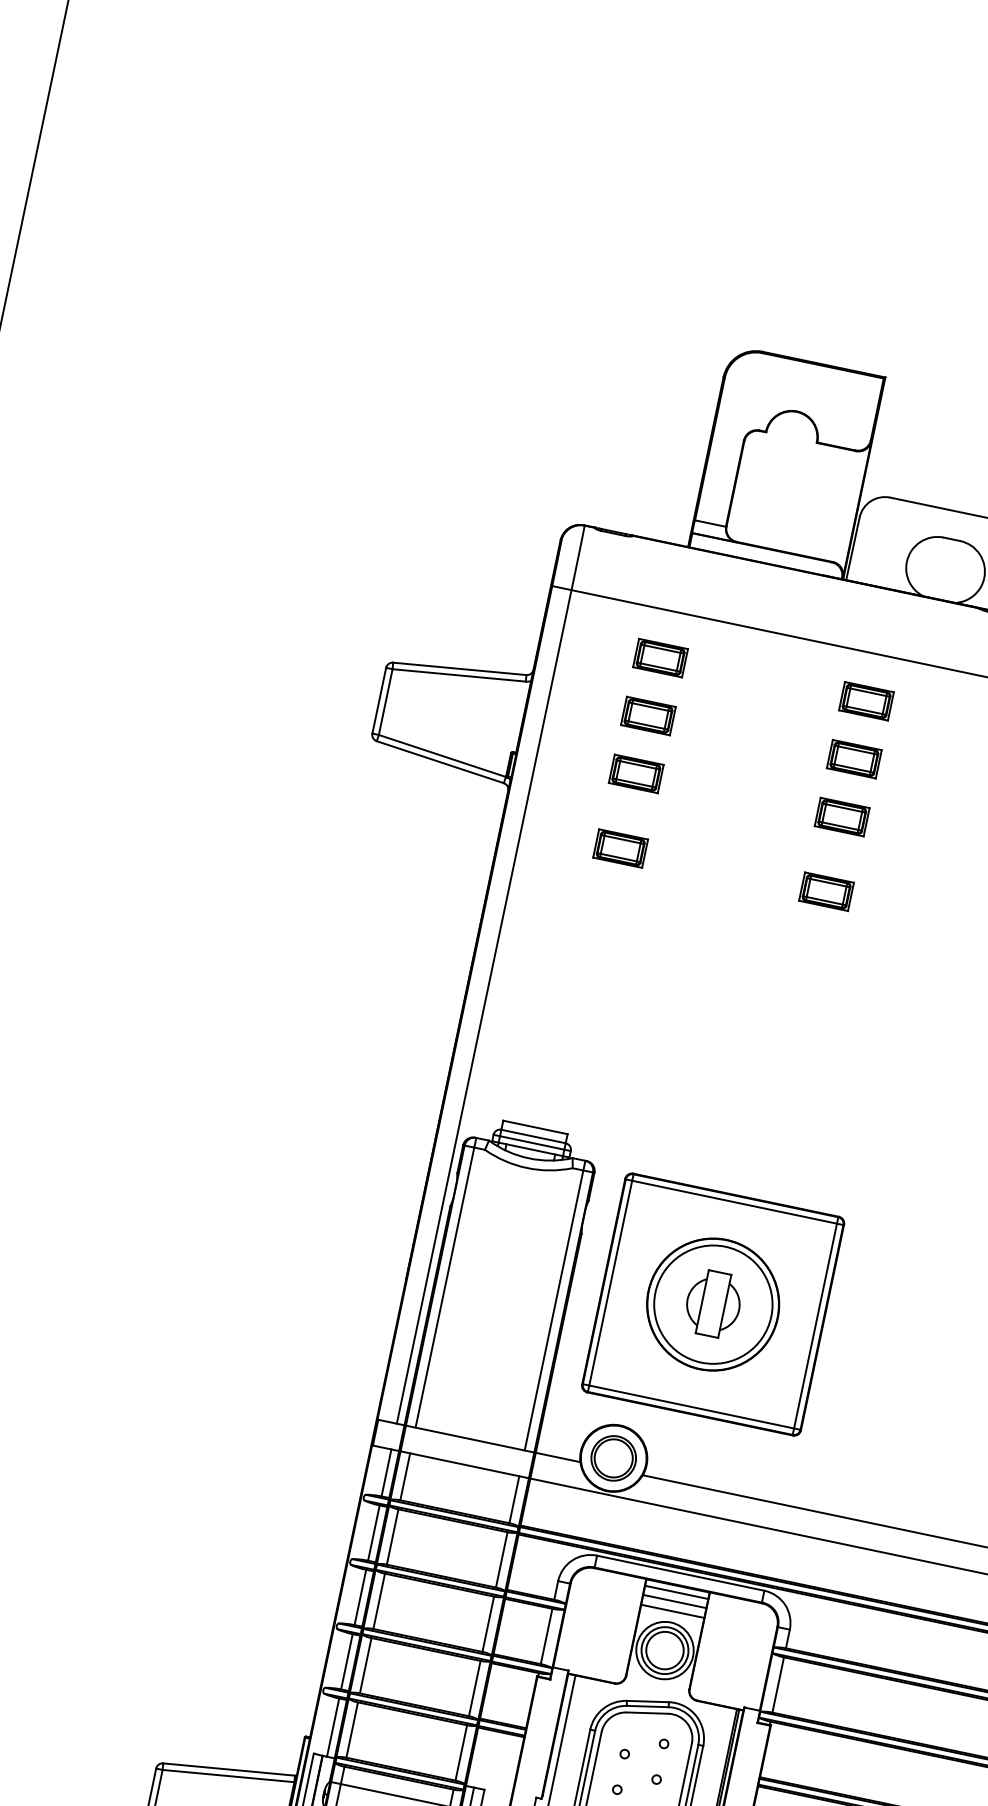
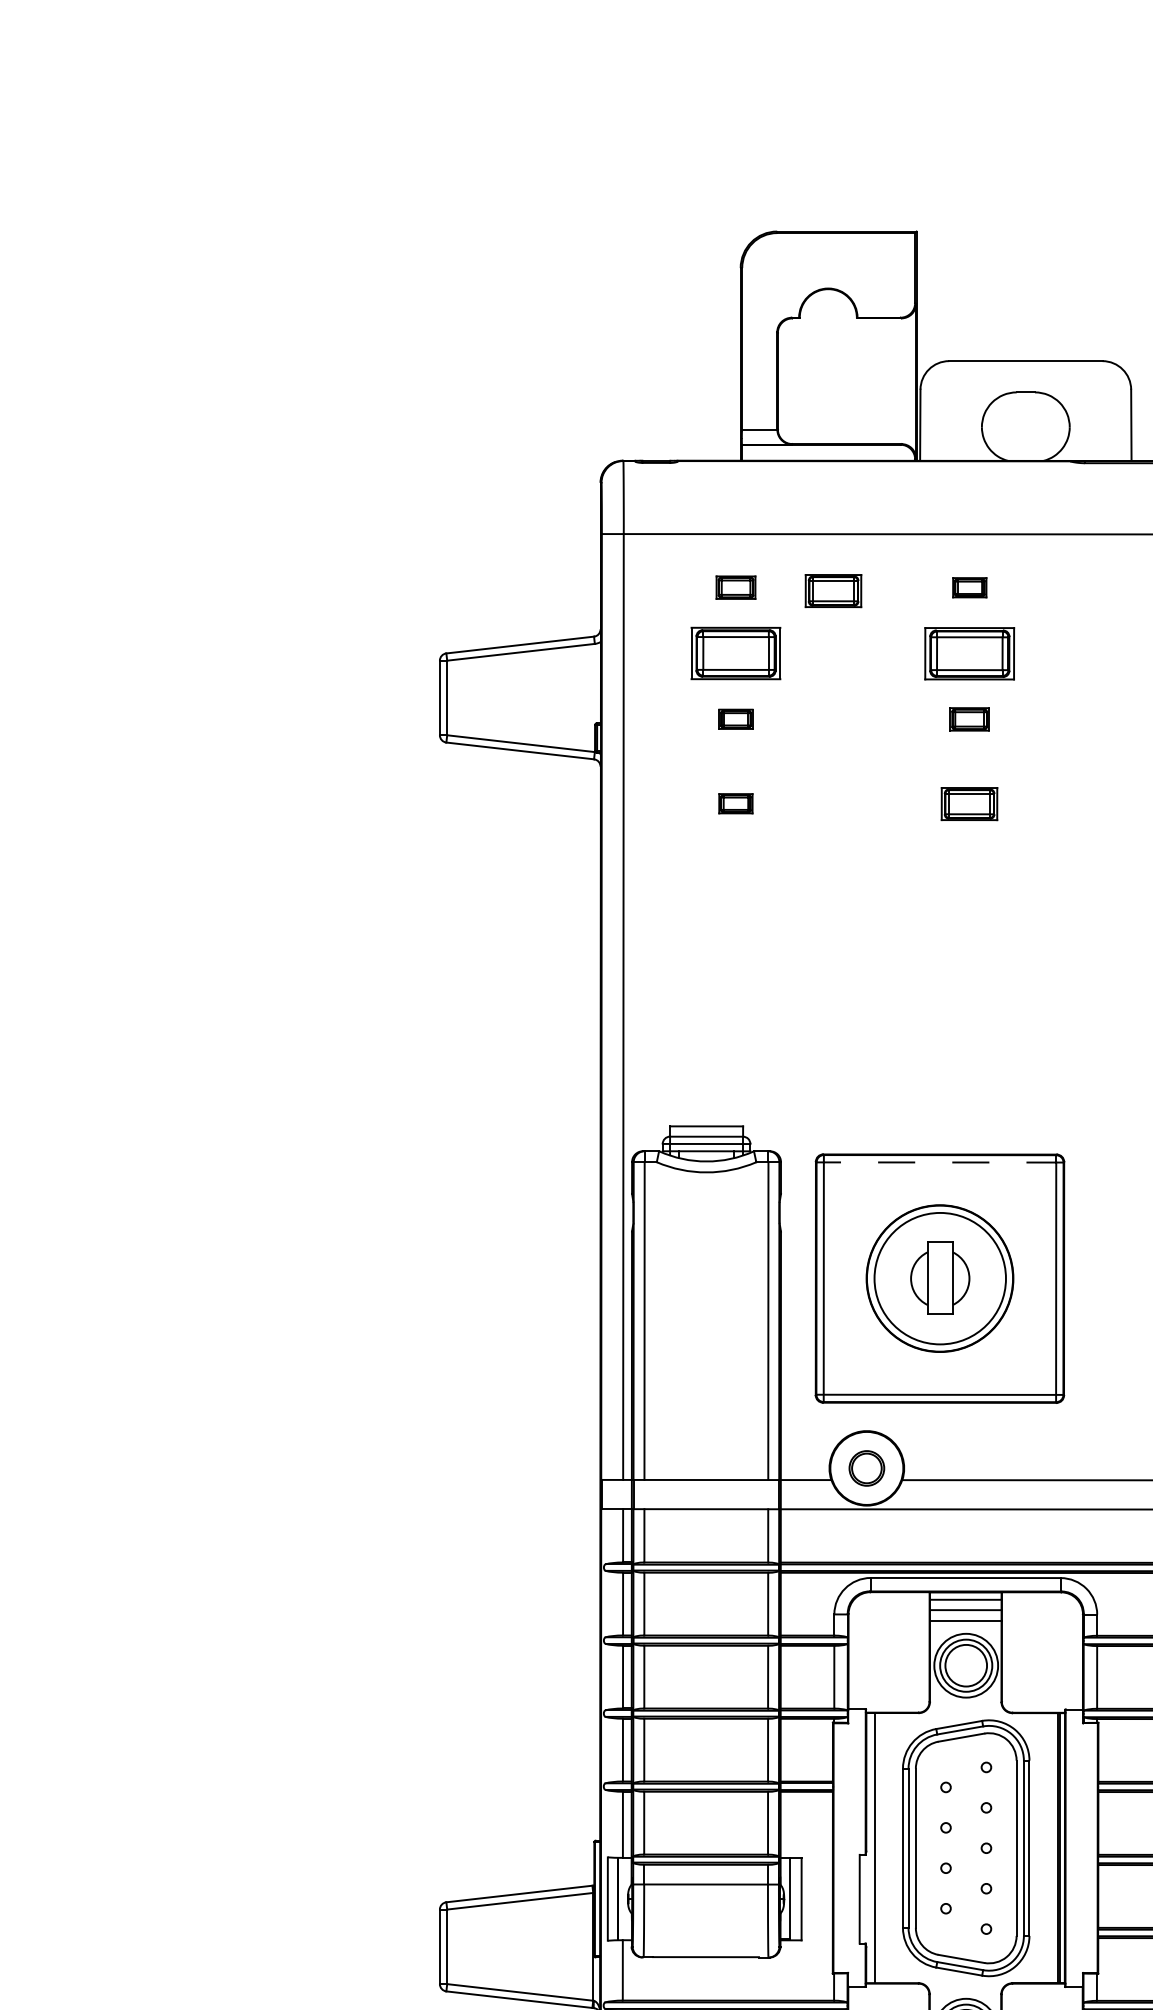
part: (660, 657) -> (735, 587), size x0.7
part: (745, 679) -> (833, 591), added
part: (866, 700) -> (969, 587), size x0.6
part: (648, 715) -> (735, 653), size x1.6
part: (854, 759) -> (969, 653), size x1.6
part: (635, 774) -> (735, 719), size x0.6
part: (842, 817) -> (969, 719), size x0.7
part: (620, 848) -> (735, 803), size x0.6
line: (734, 1202) -> (939, 1162), solid -> dashed
part: (613, 1458) -> (866, 1468), size x0.7

